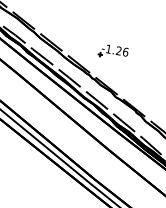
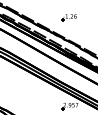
part: (111, 51) -> (68, 17), moved

